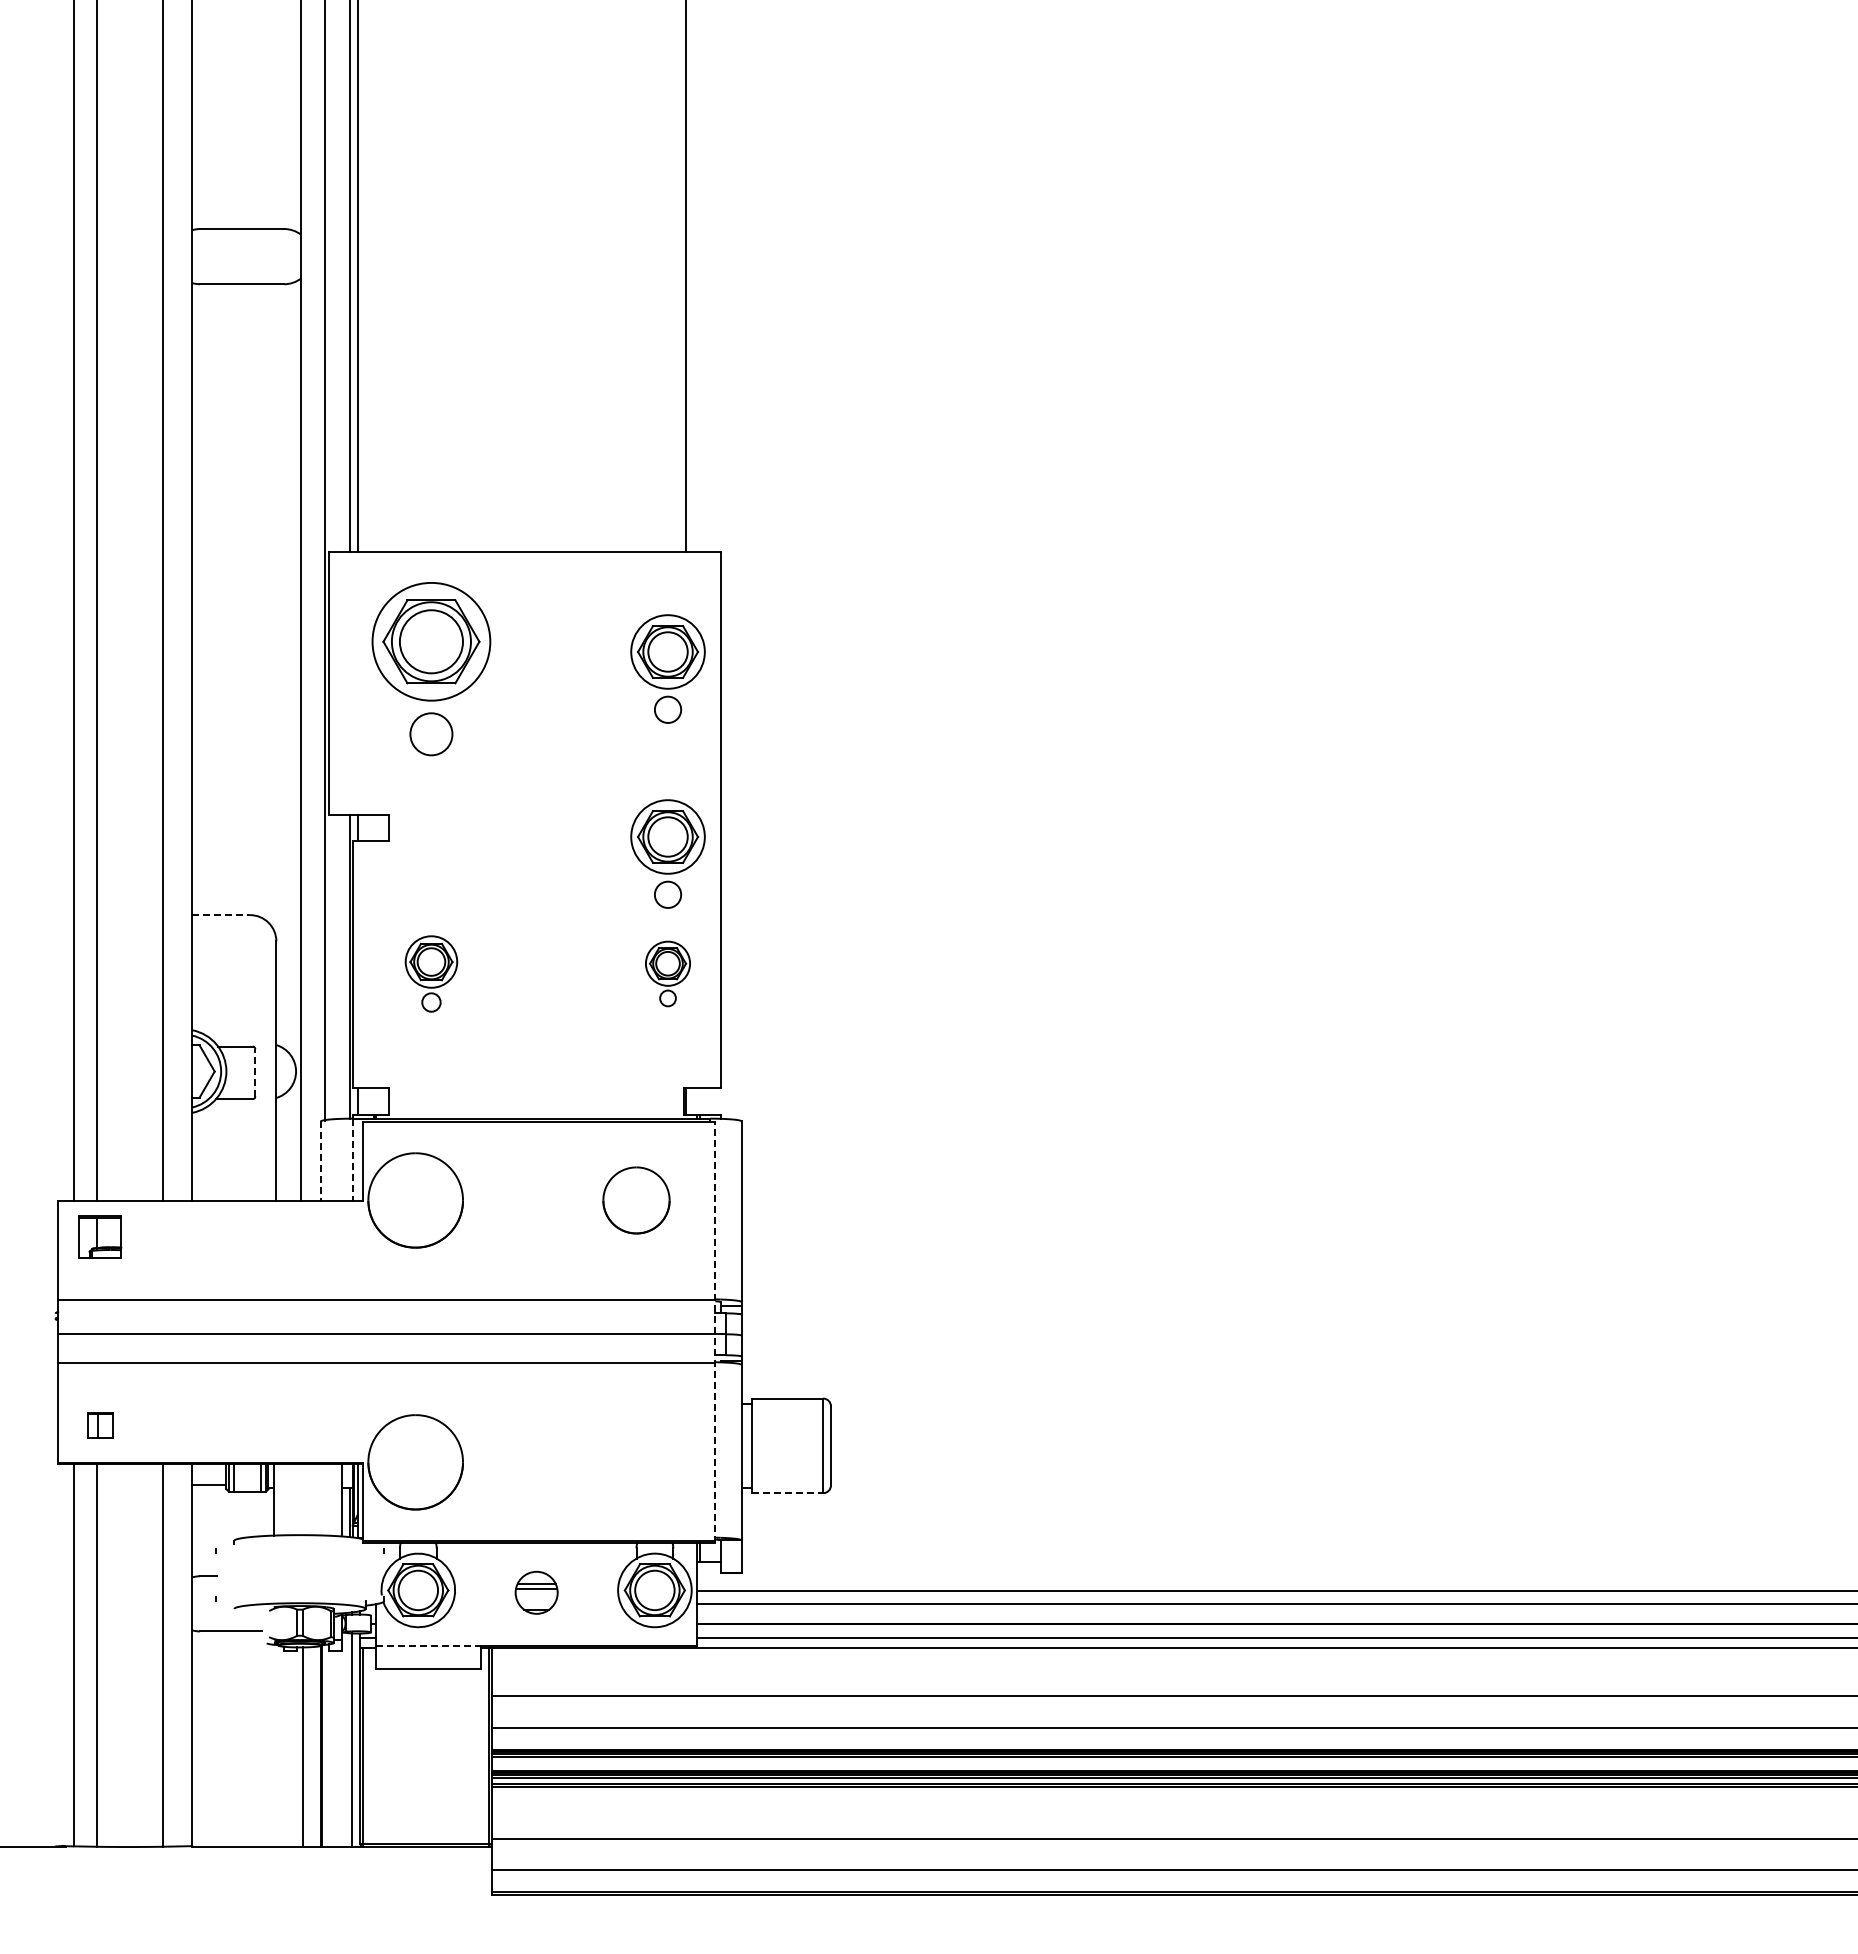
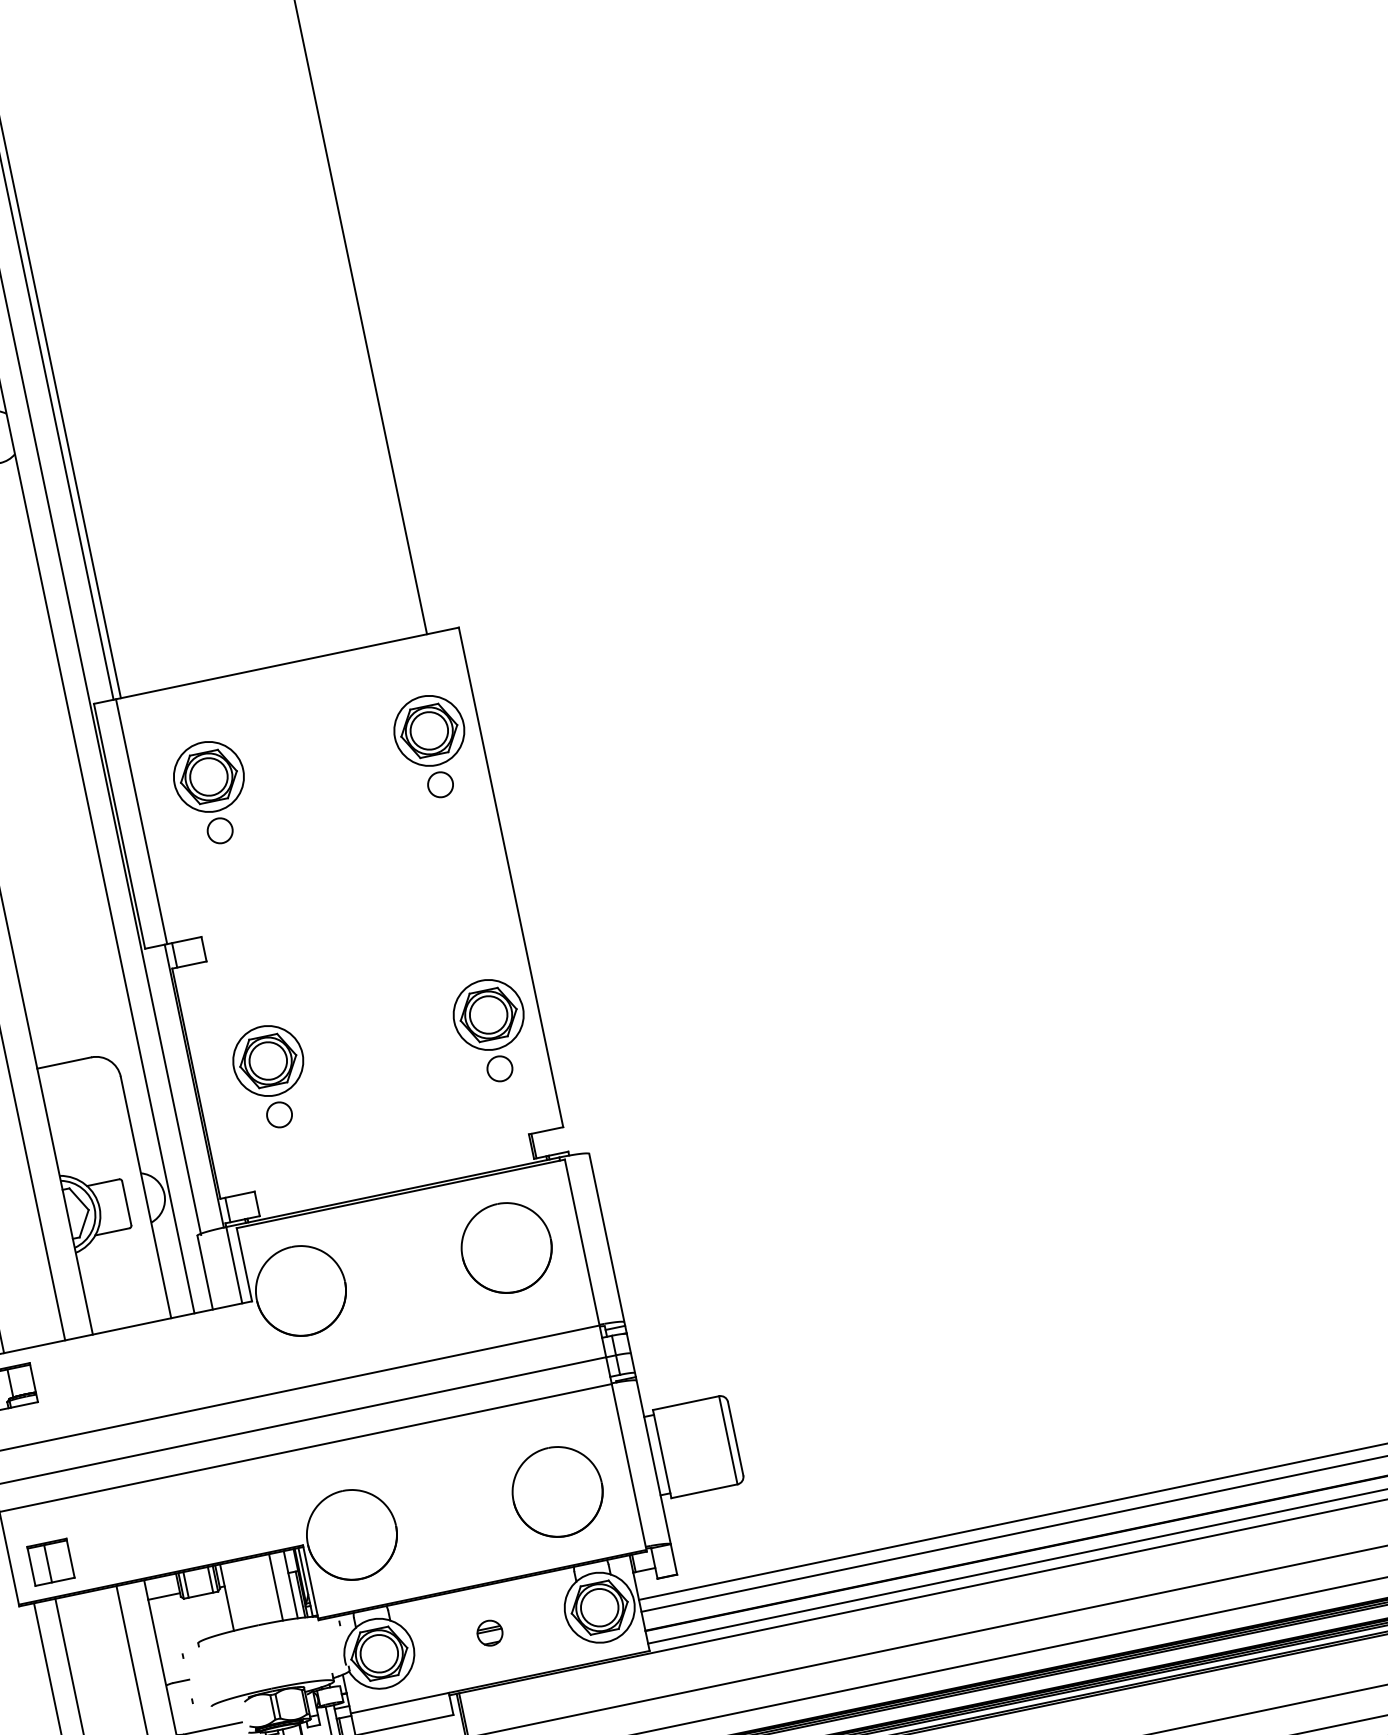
part: (431, 668) -> (212, 792), size x0.62
line: (352, 683) -> (141, 821), added
part: (667, 853) -> (468, 918), removed
line: (221, 915) -> (64, 1063), dashed -> solid
part: (431, 973) -> (271, 1076), size x1.43
part: (667, 973) -> (491, 1030), size x1.67
line: (255, 1072) -> (126, 1202), dashed -> solid
line: (352, 1159) -> (234, 1265), dashed -> solid
line: (321, 1161) -> (205, 1273), dashed -> solid
part: (636, 1200) -> (506, 1248), size x1.43
line: (715, 1331) -> (605, 1354), dashed -> solid
part: (99, 1425) -> (50, 1562), size x1.67
part: (636, 1462) -> (557, 1492), added
line: (788, 1493) -> (705, 1491), dashed -> solid
line: (326, 1499) -> (276, 1586), added
part: (536, 1593) -> (490, 1633), size x0.62
line: (428, 1645) -> (399, 1703), dashed -> solid

